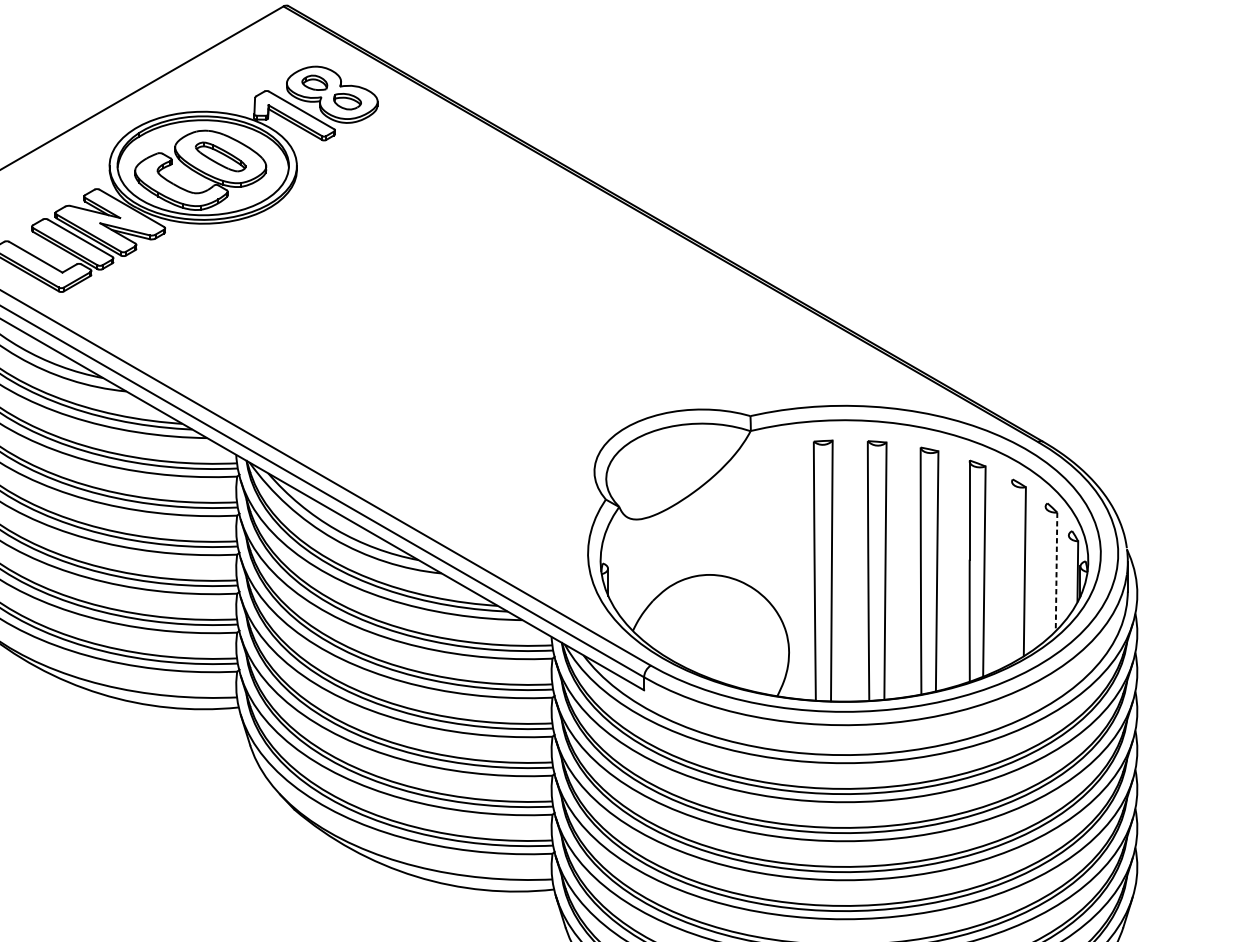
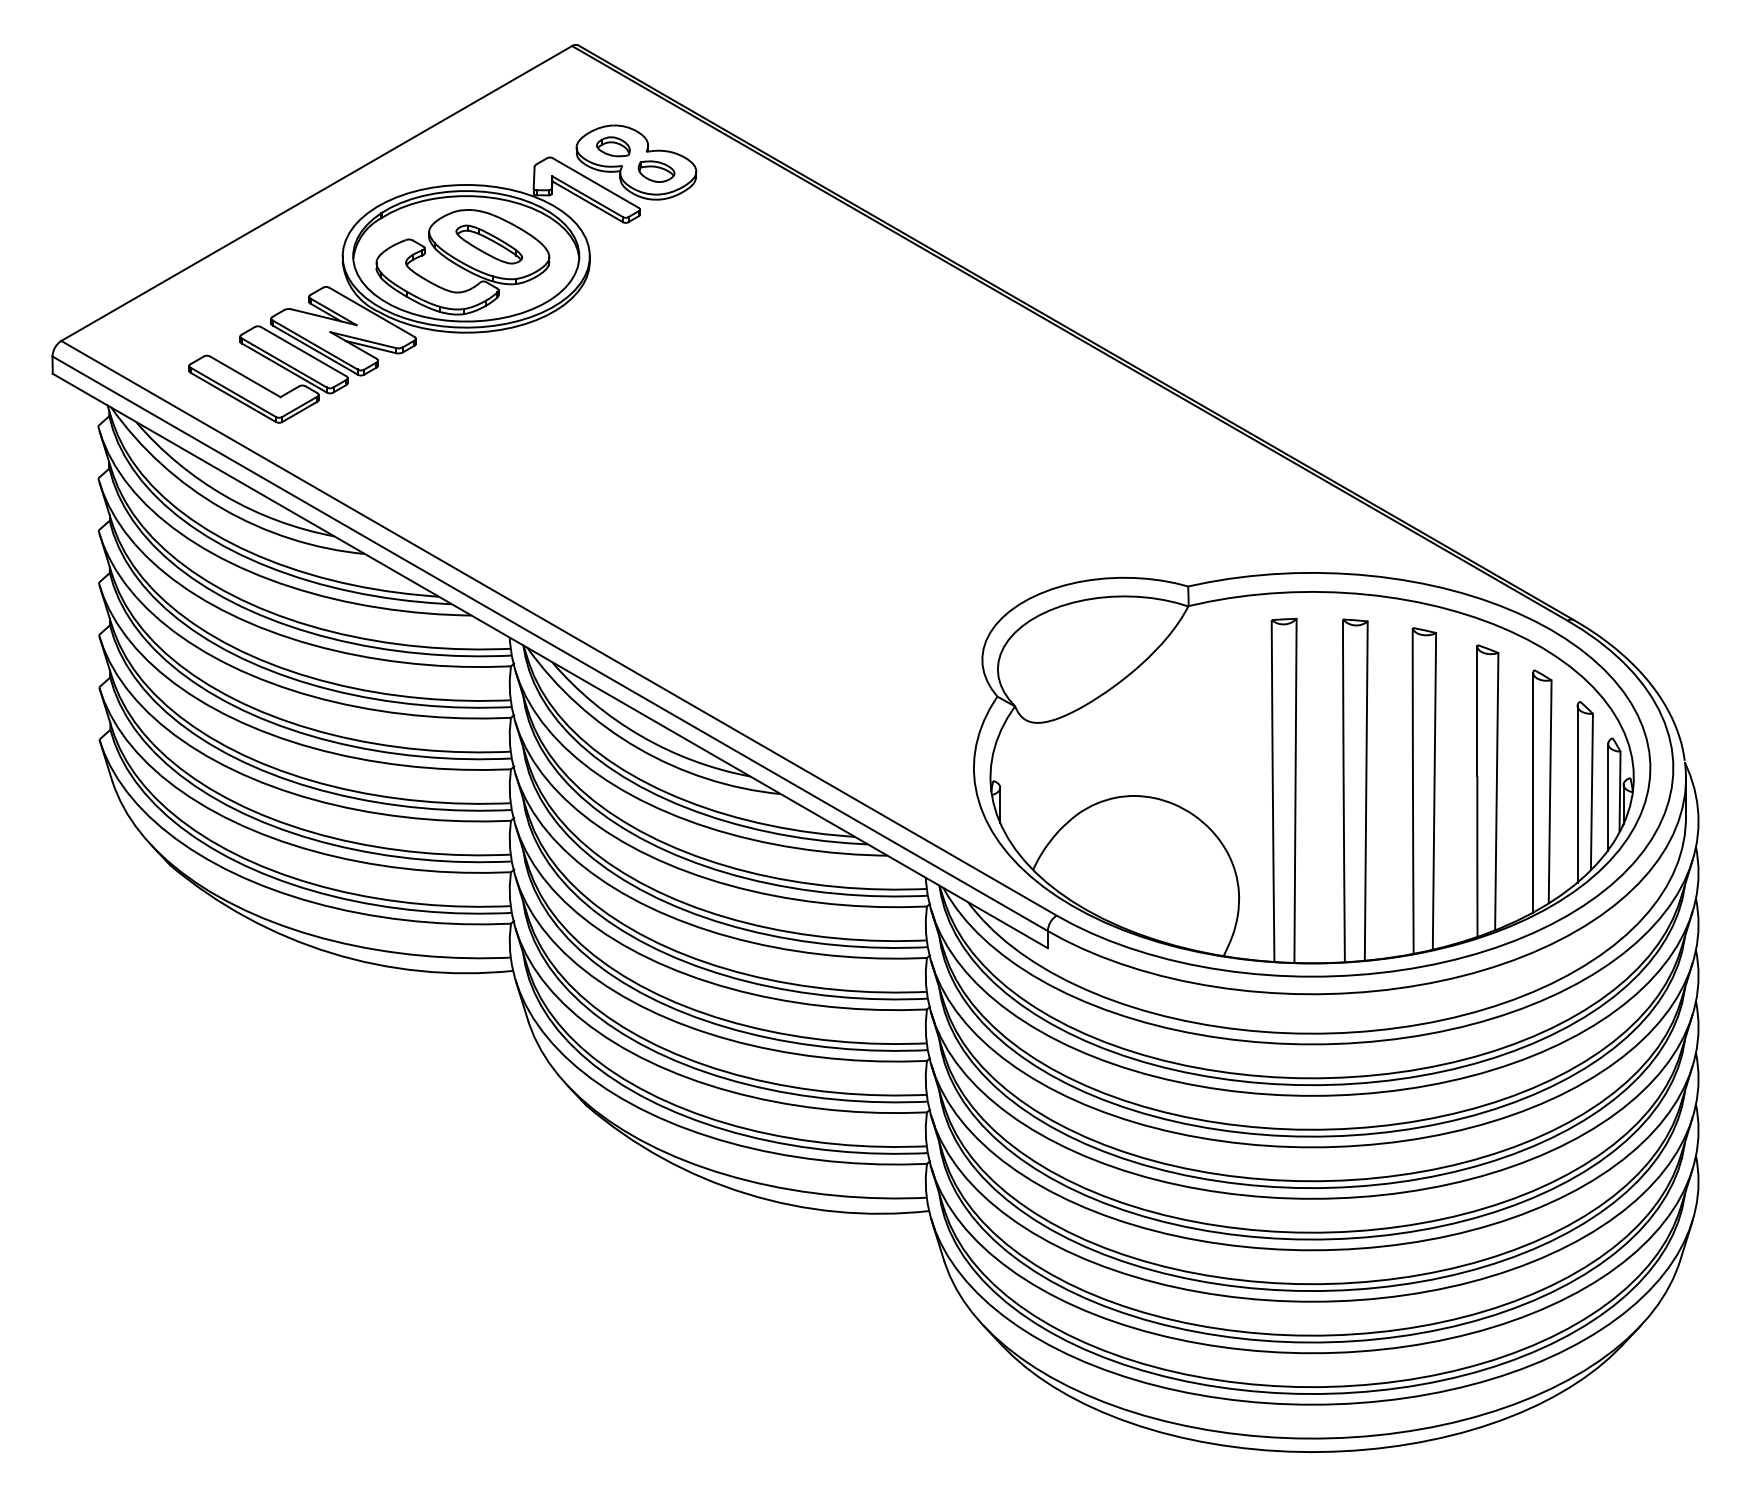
line: (1012, 572) -> (1533, 792), added
line: (1056, 572) -> (1591, 792), dashed -> solid
line: (1045, 573) -> (1577, 794), added
line: (1069, 575) -> (1608, 796), added

